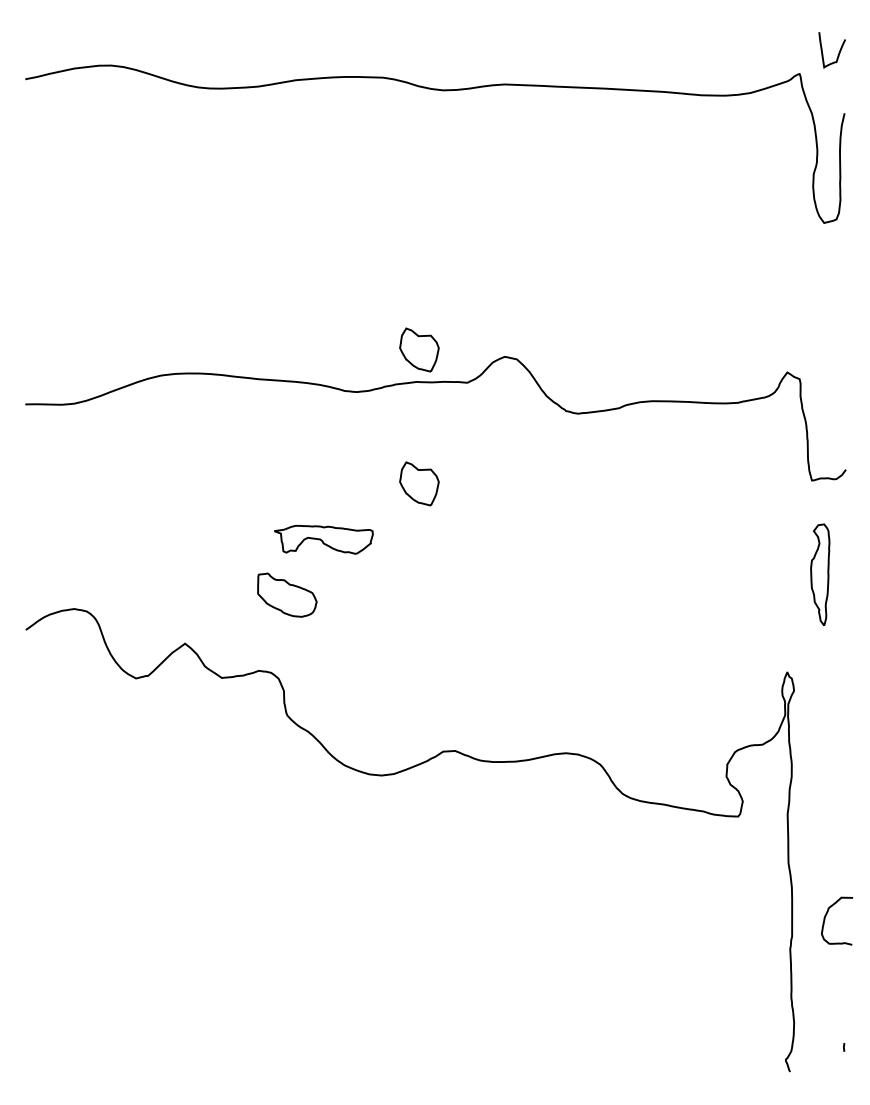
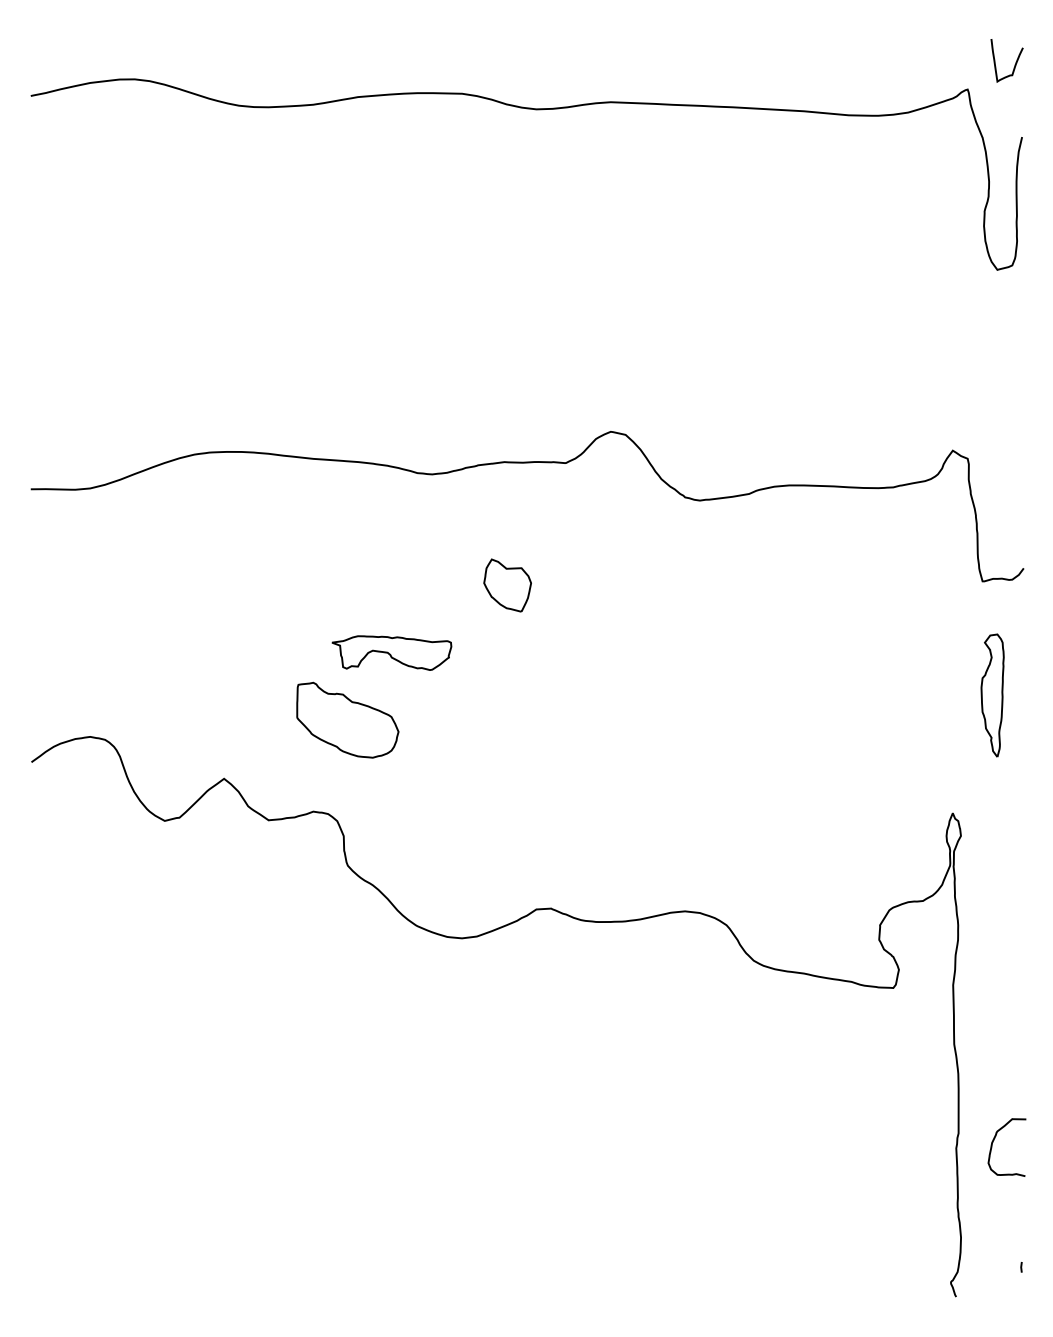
part: (419, 350) -> (507, 423), removed
part: (287, 594) -> (347, 719), size x1.43
curve: (826, 915) -> (994, 1140), moved

